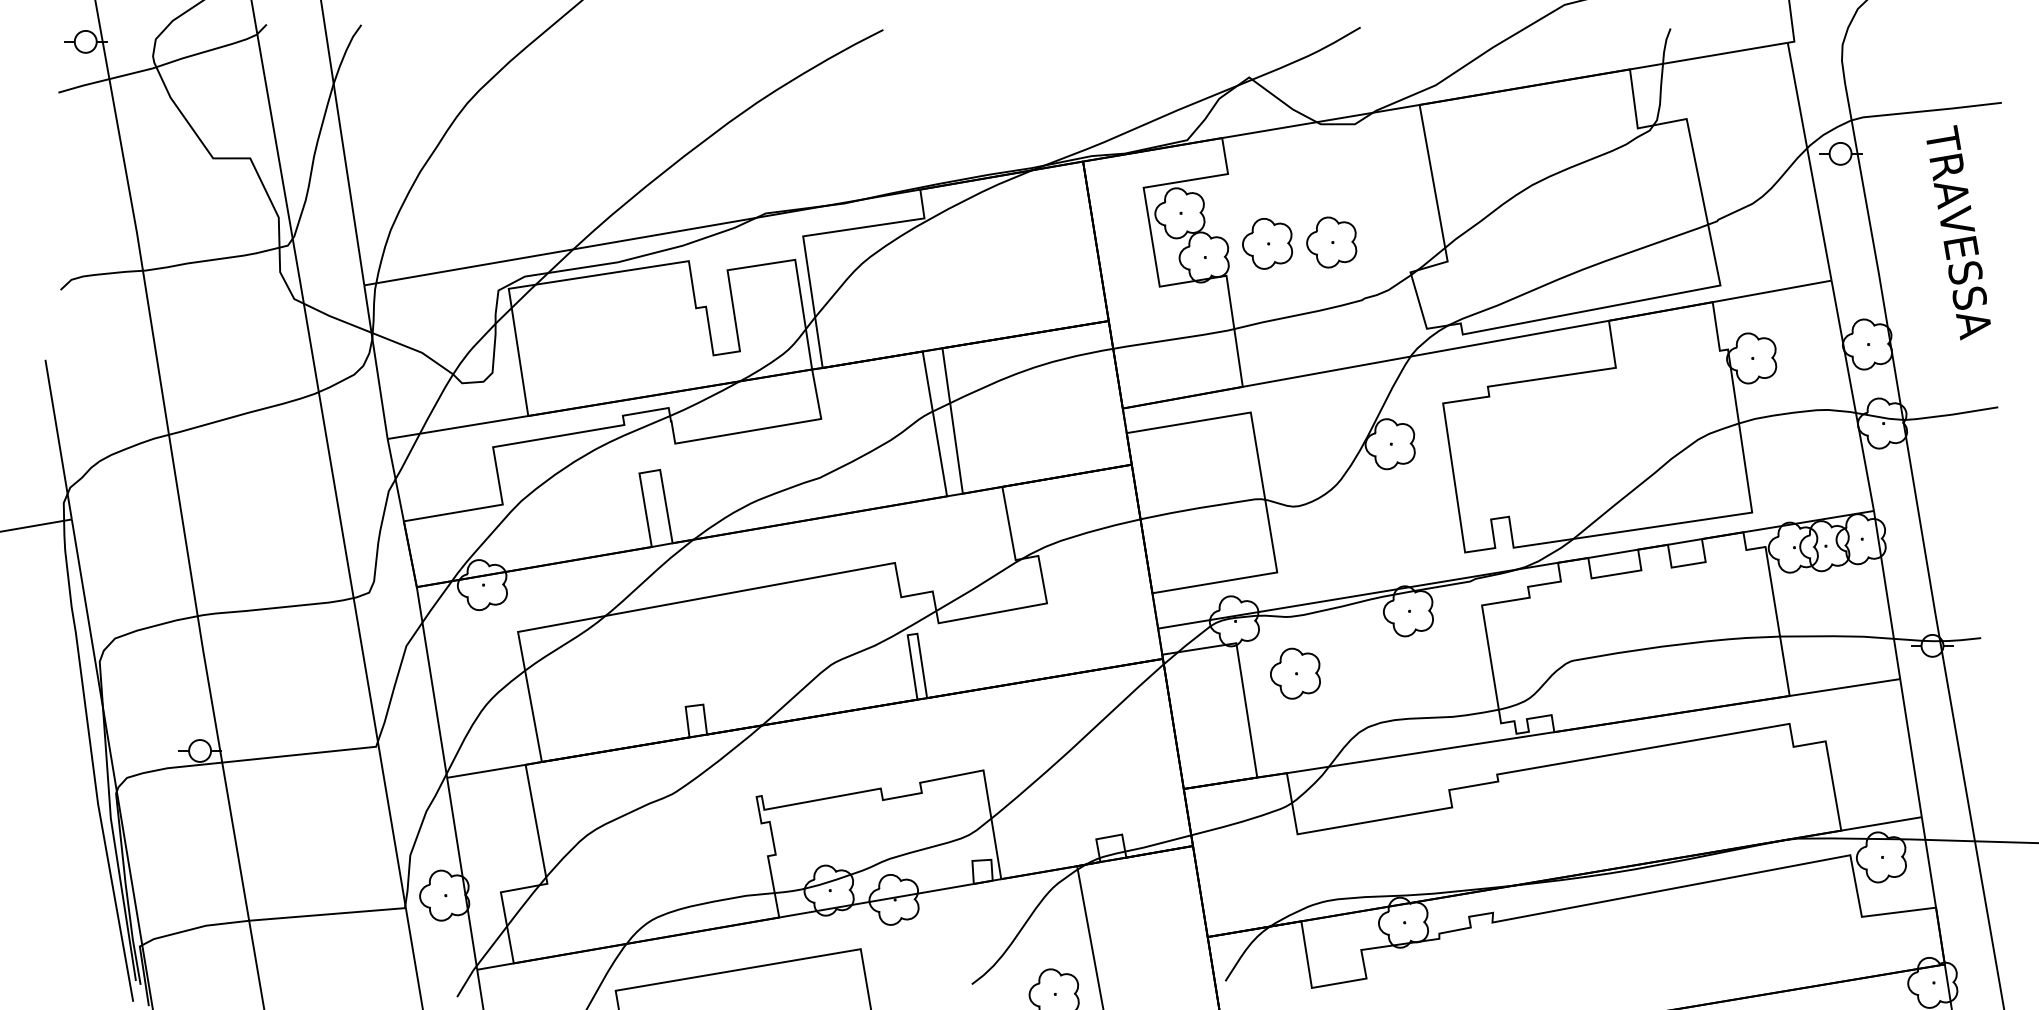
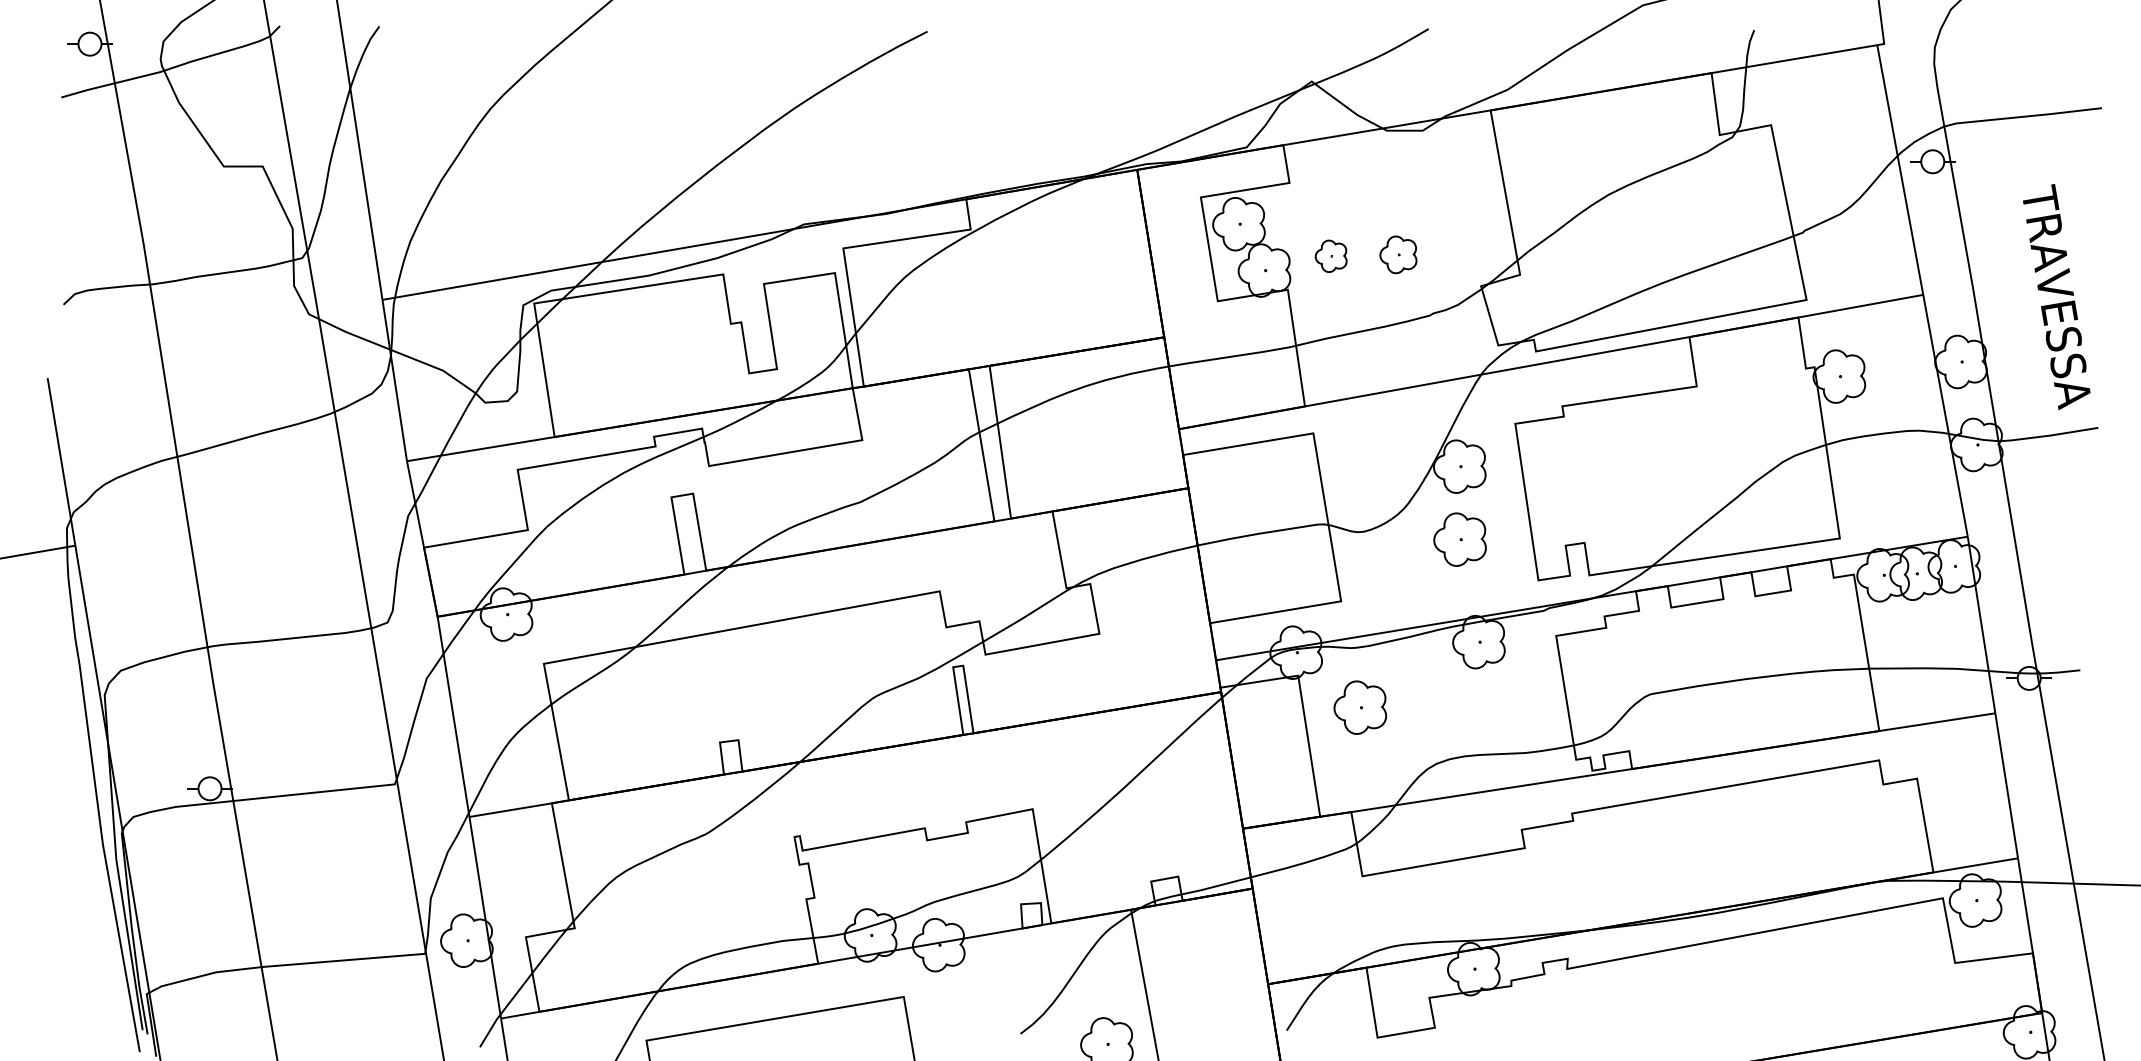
text: (1958, 232) -> (2056, 296), moved
part: (1331, 242) -> (1398, 254), size x0.7
part: (1267, 243) -> (1330, 255), size x0.6
part: (1390, 513) -> (1460, 539), added

